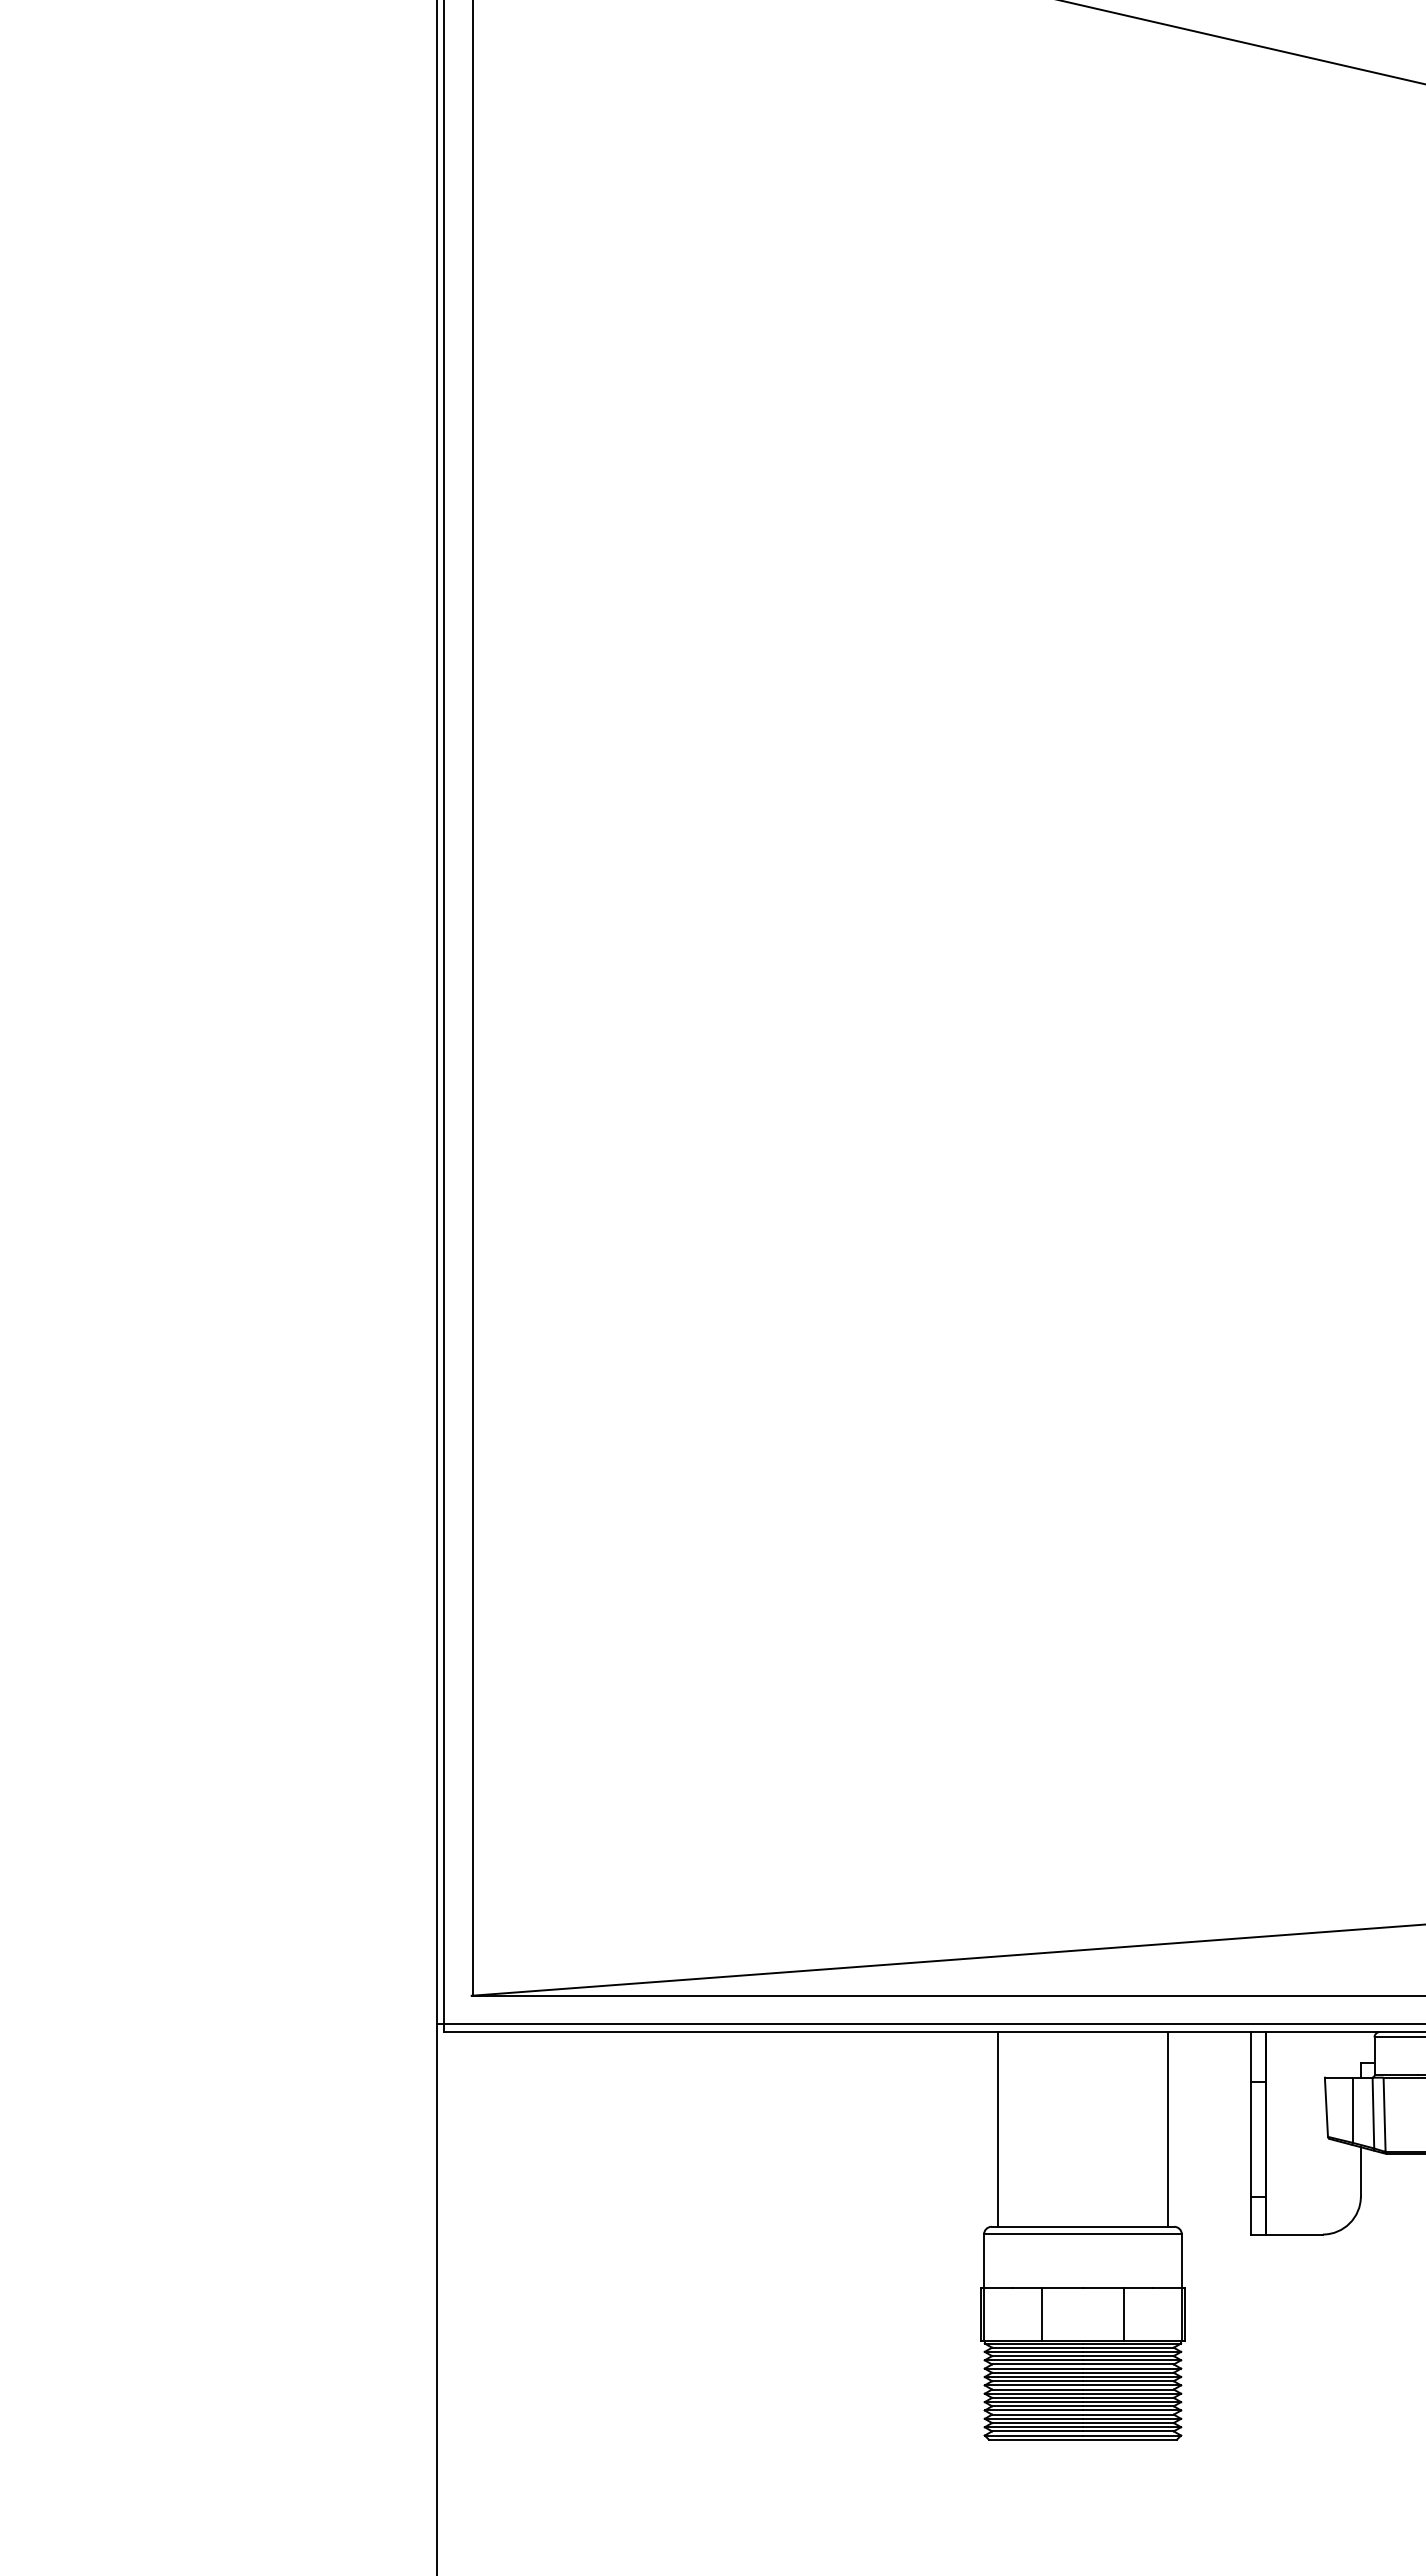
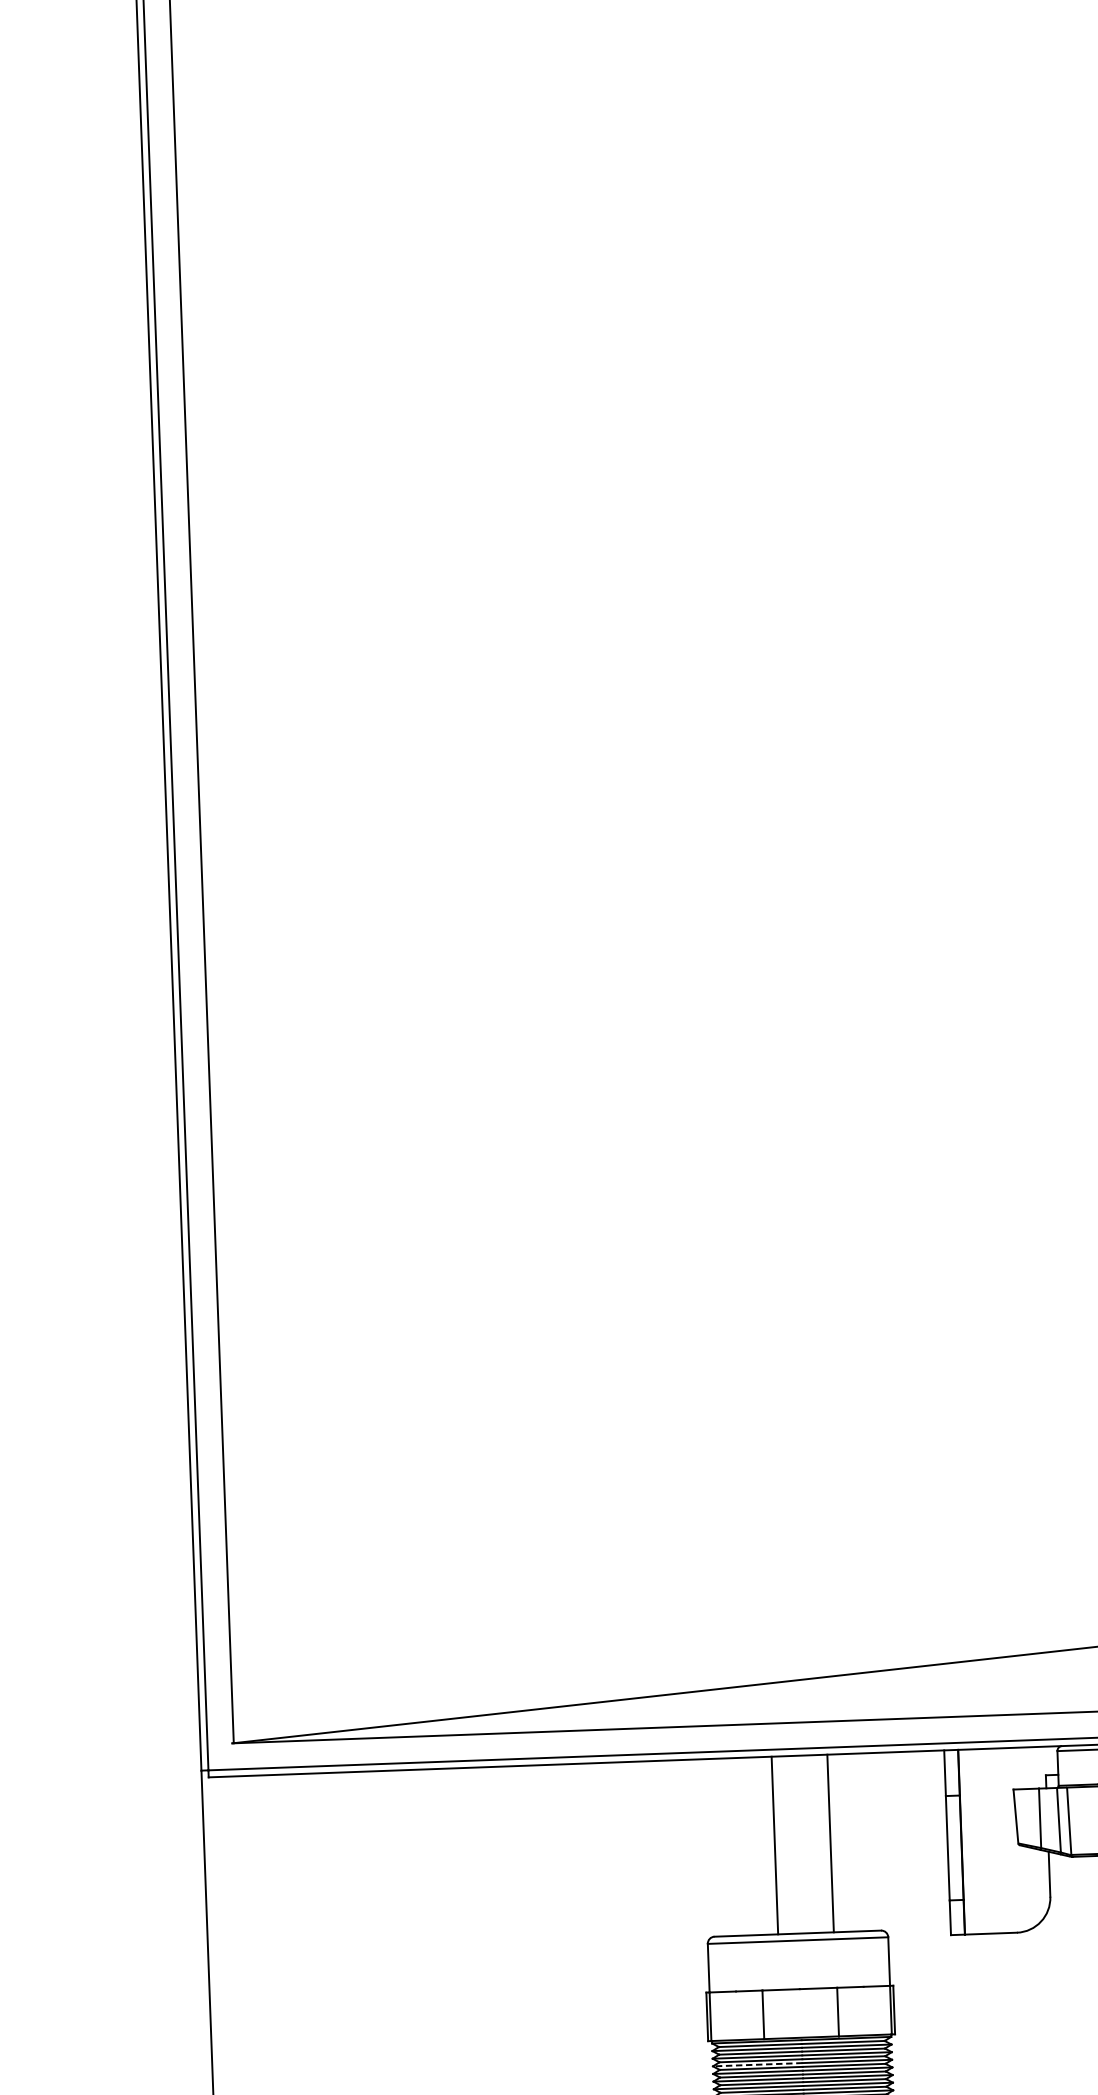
line: (998, 2129) -> (774, 1845), moved
line: (1167, 2129) -> (830, 1843), moved
line: (1033, 2368) -> (757, 2064), solid -> dashed

